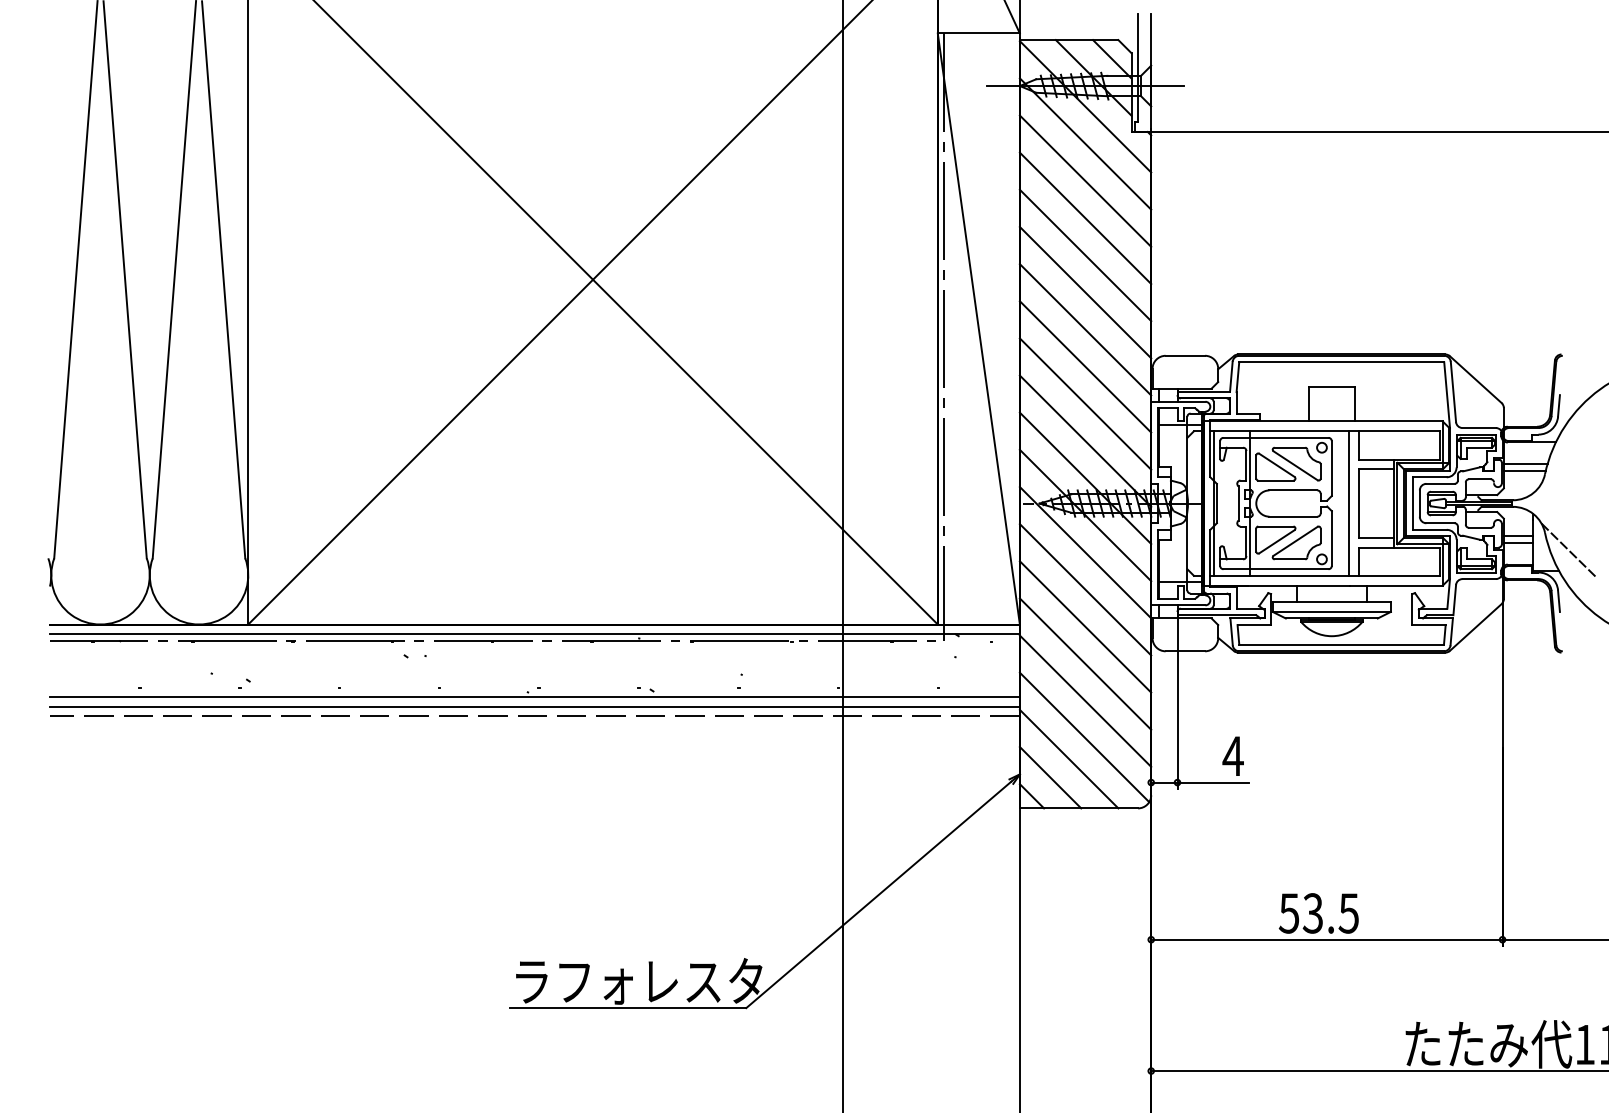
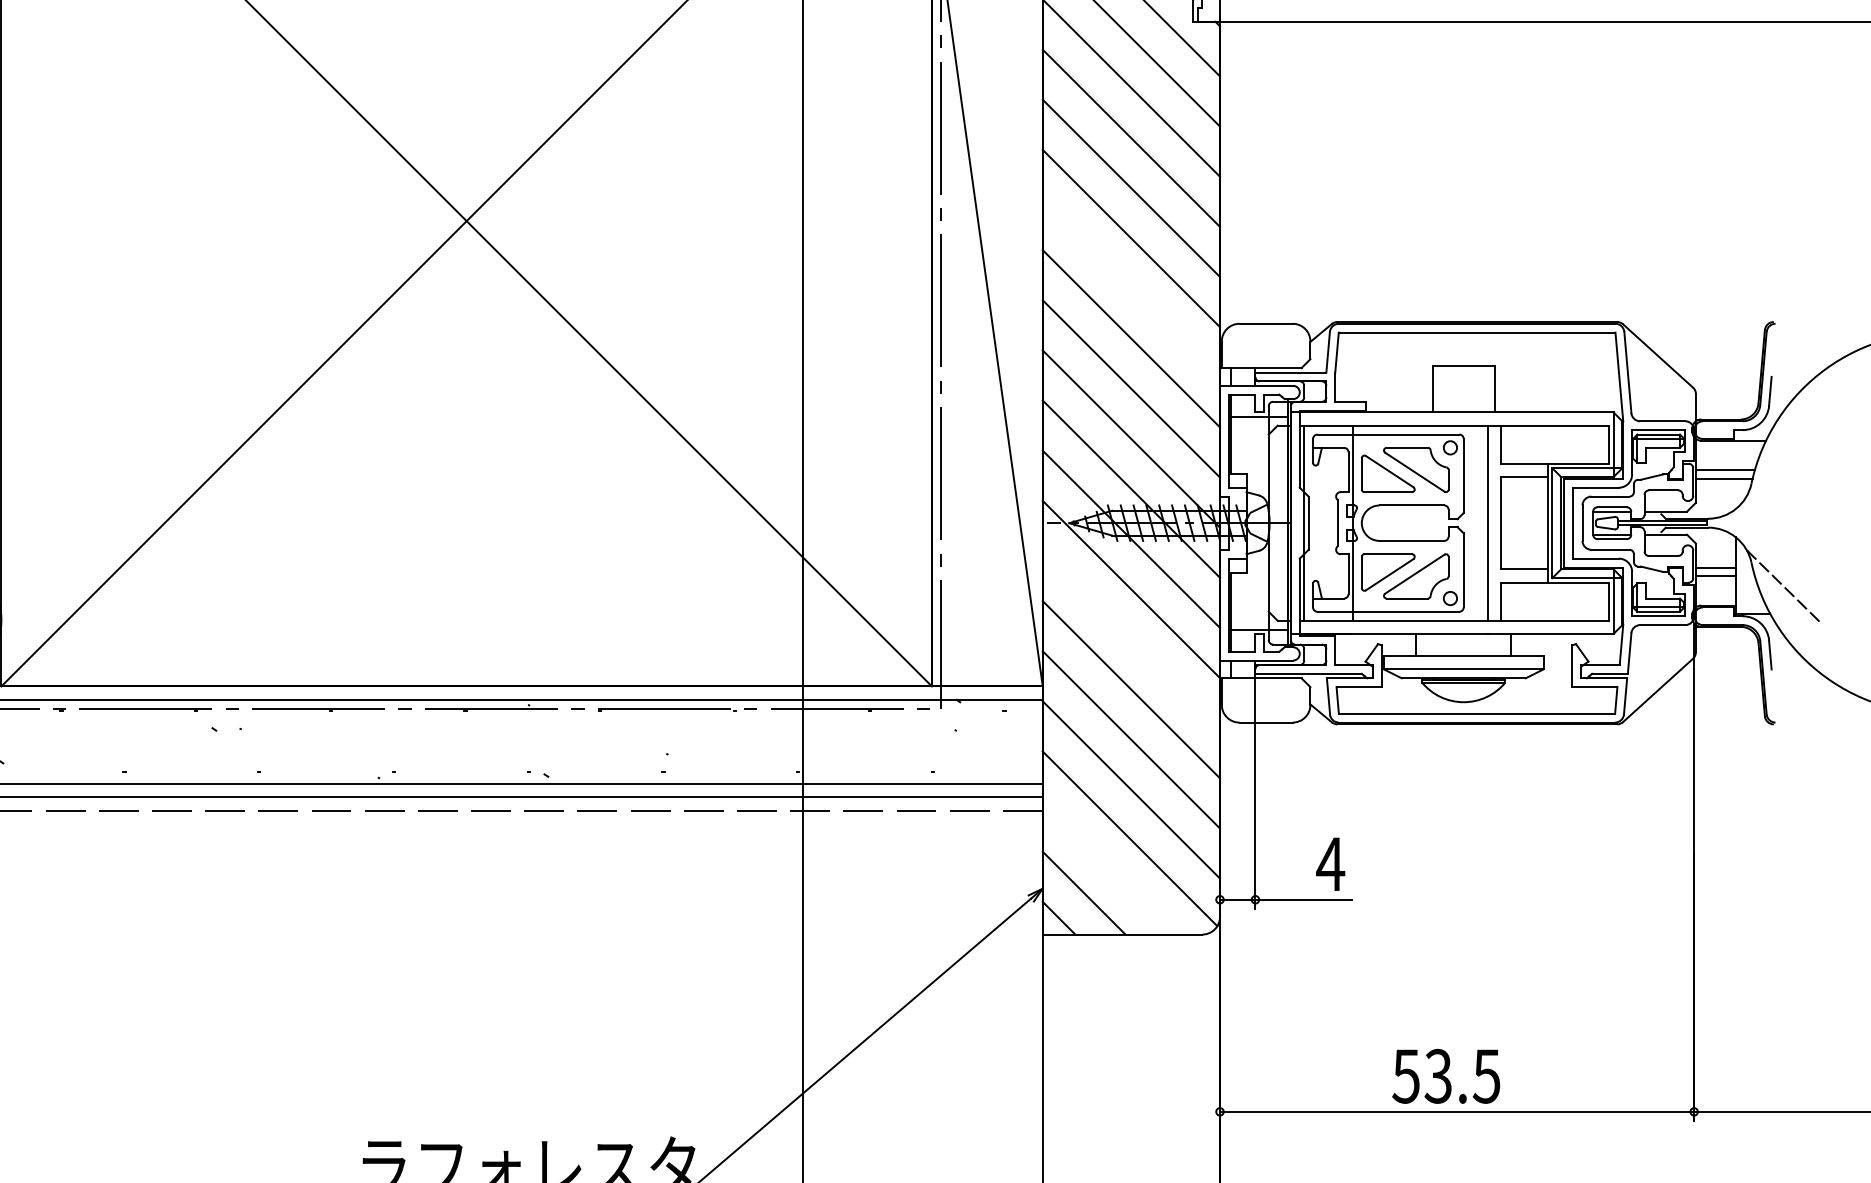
line: (1085, 329) -> (1131, 288), removed
line: (1085, 589) -> (1131, 639), removed
line: (1068, 758) -> (1108, 867), removed

